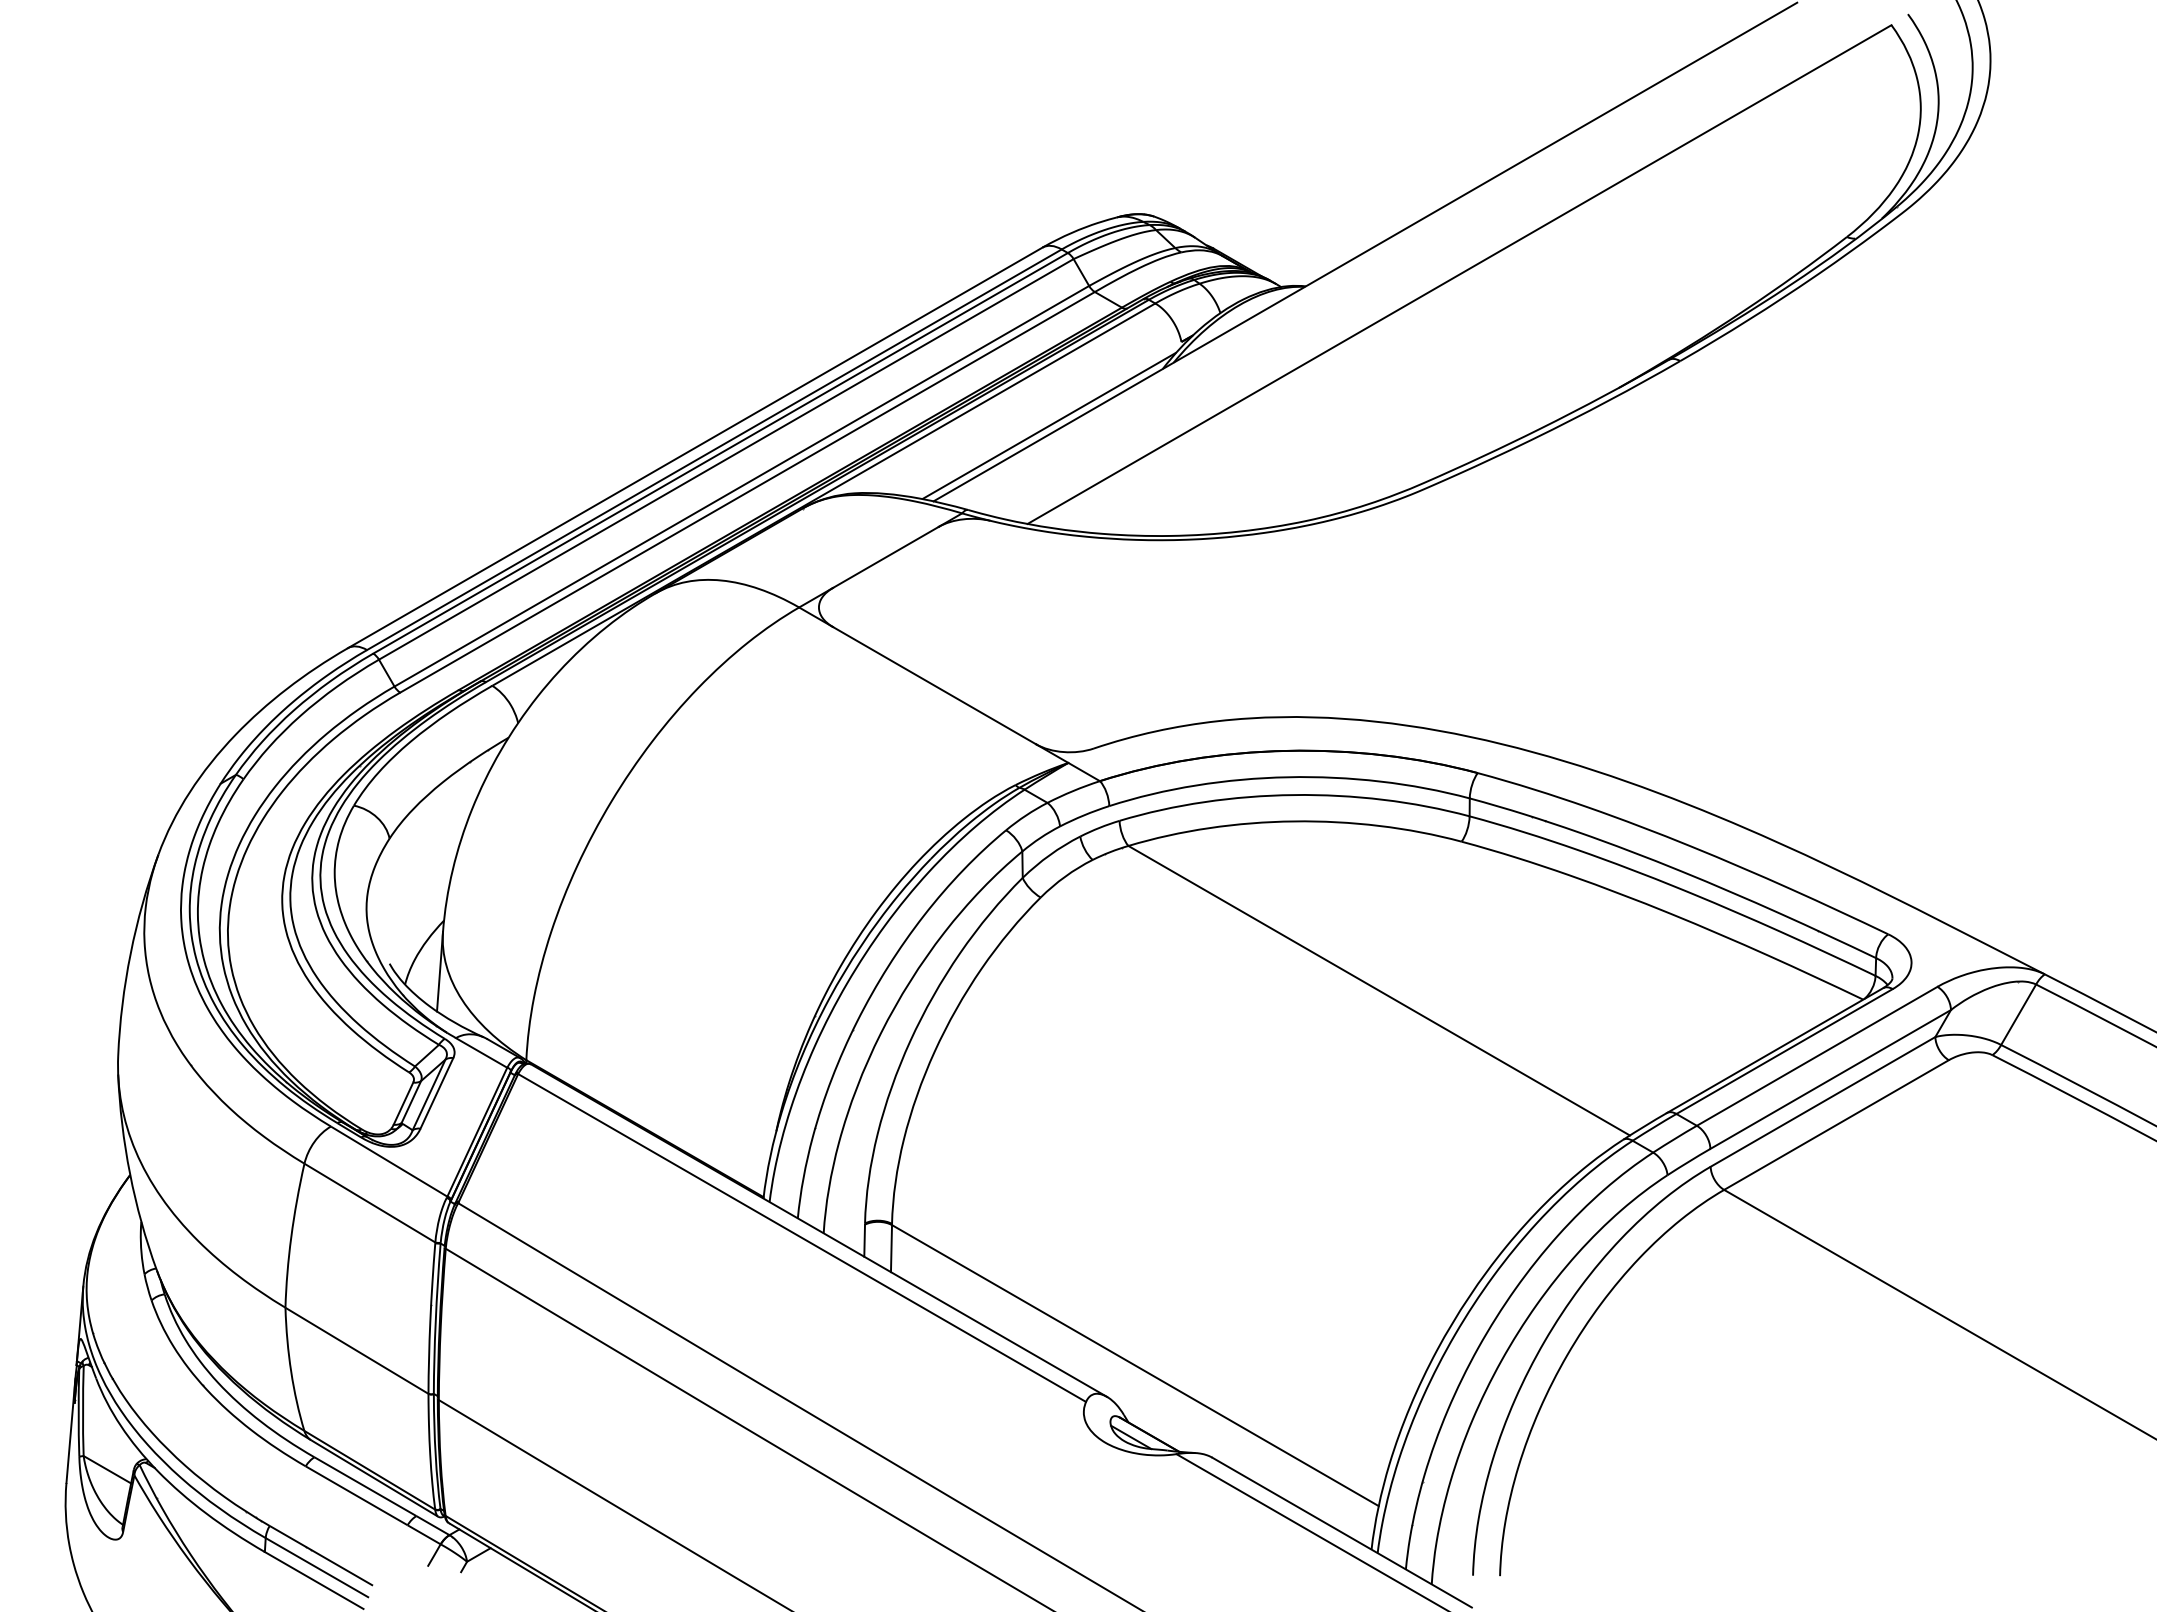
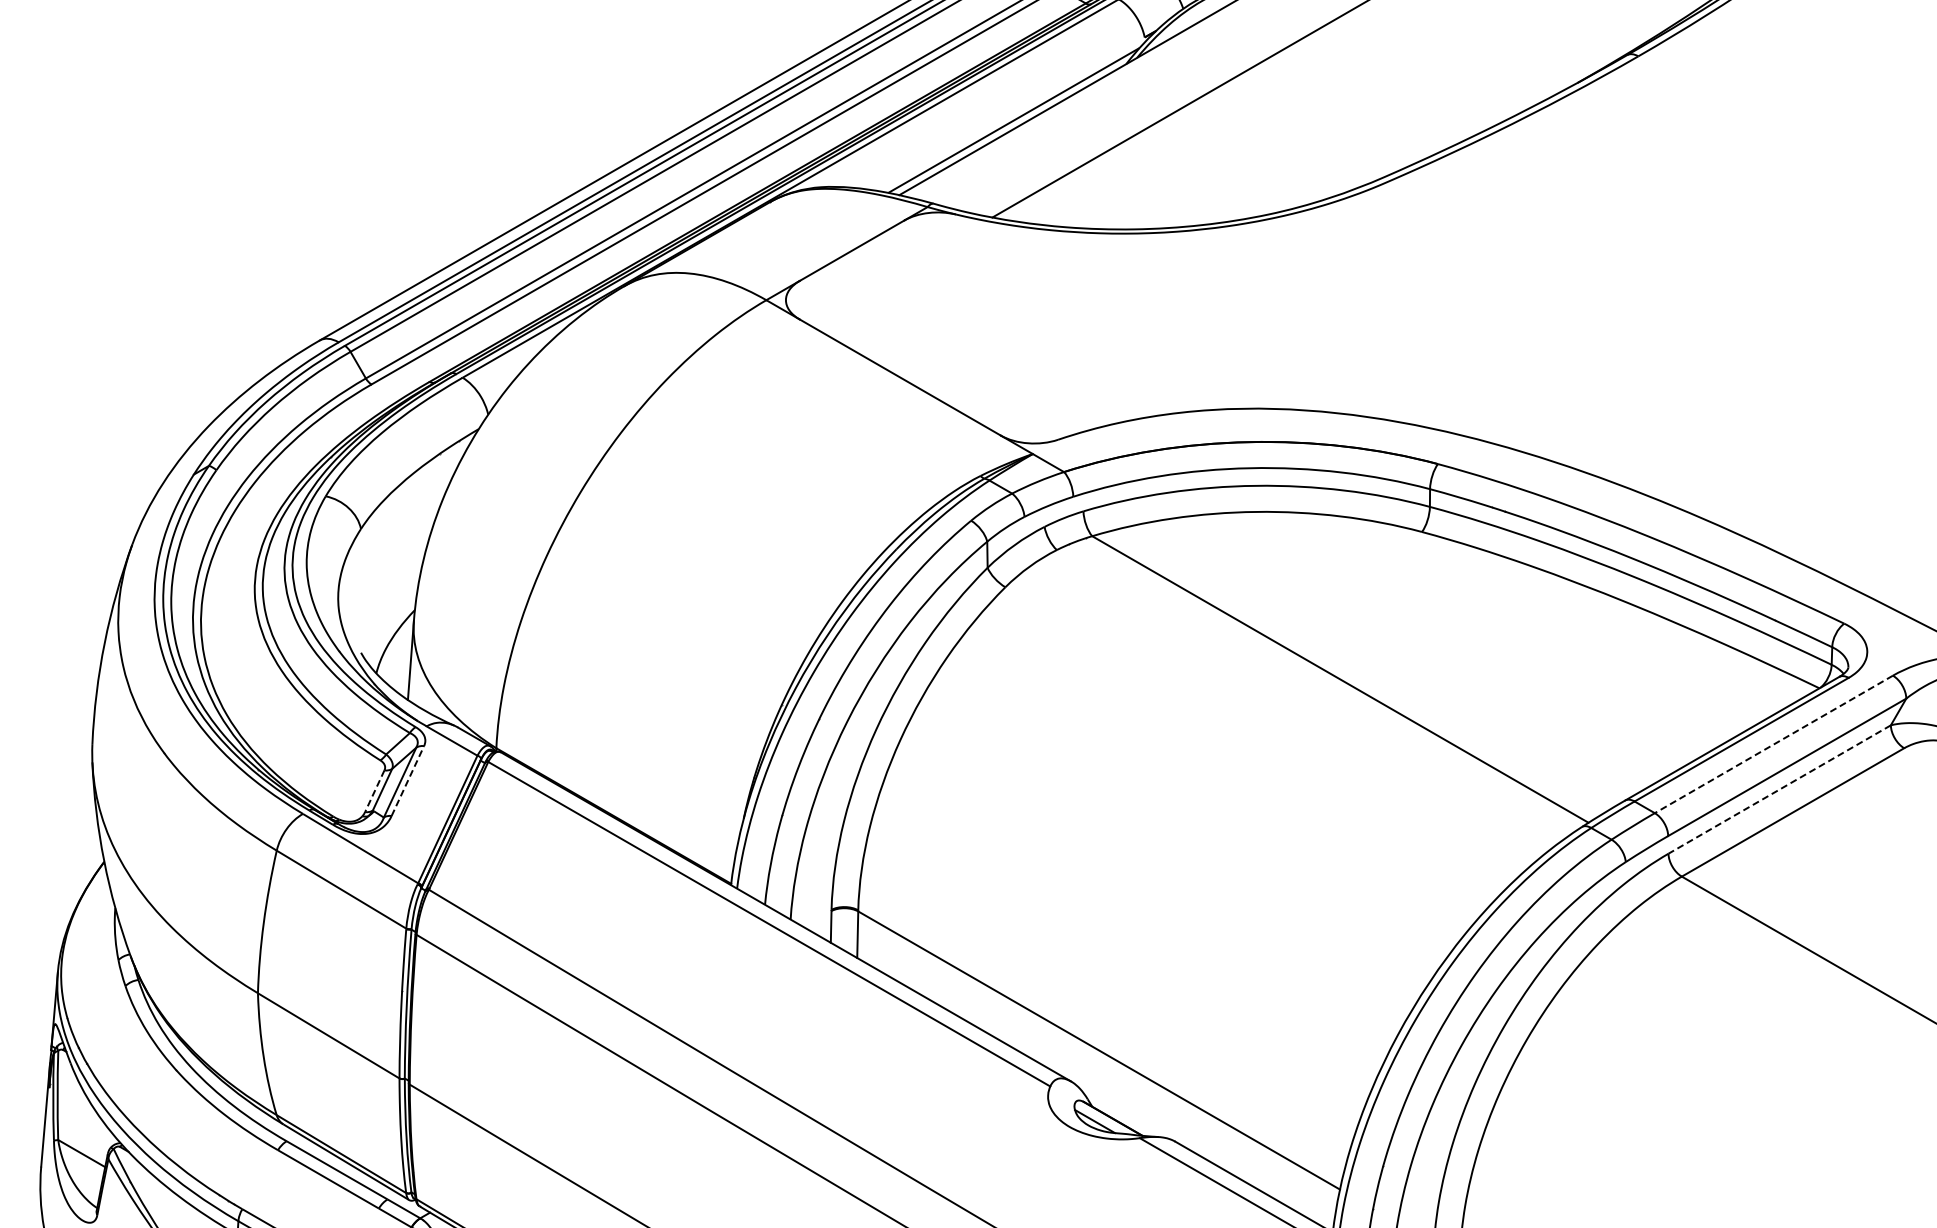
line: (1817, 1056) -> (1774, 744), solid -> dashed
line: (436, 1093) -> (407, 781), solid -> dashed
line: (1823, 1101) -> (1780, 789), solid -> dashed
line: (403, 1104) -> (374, 792), solid -> dashed

